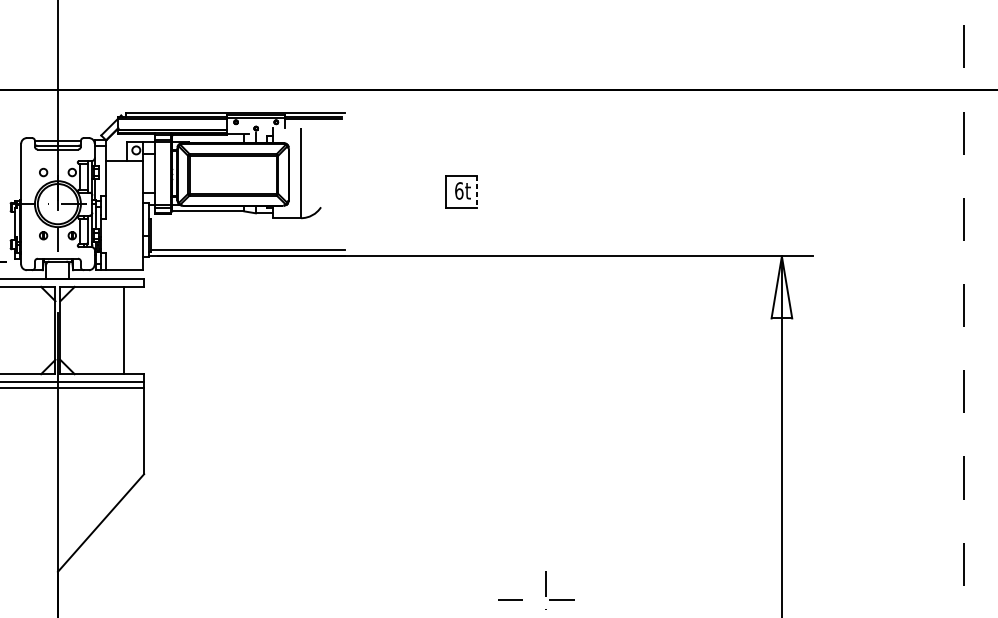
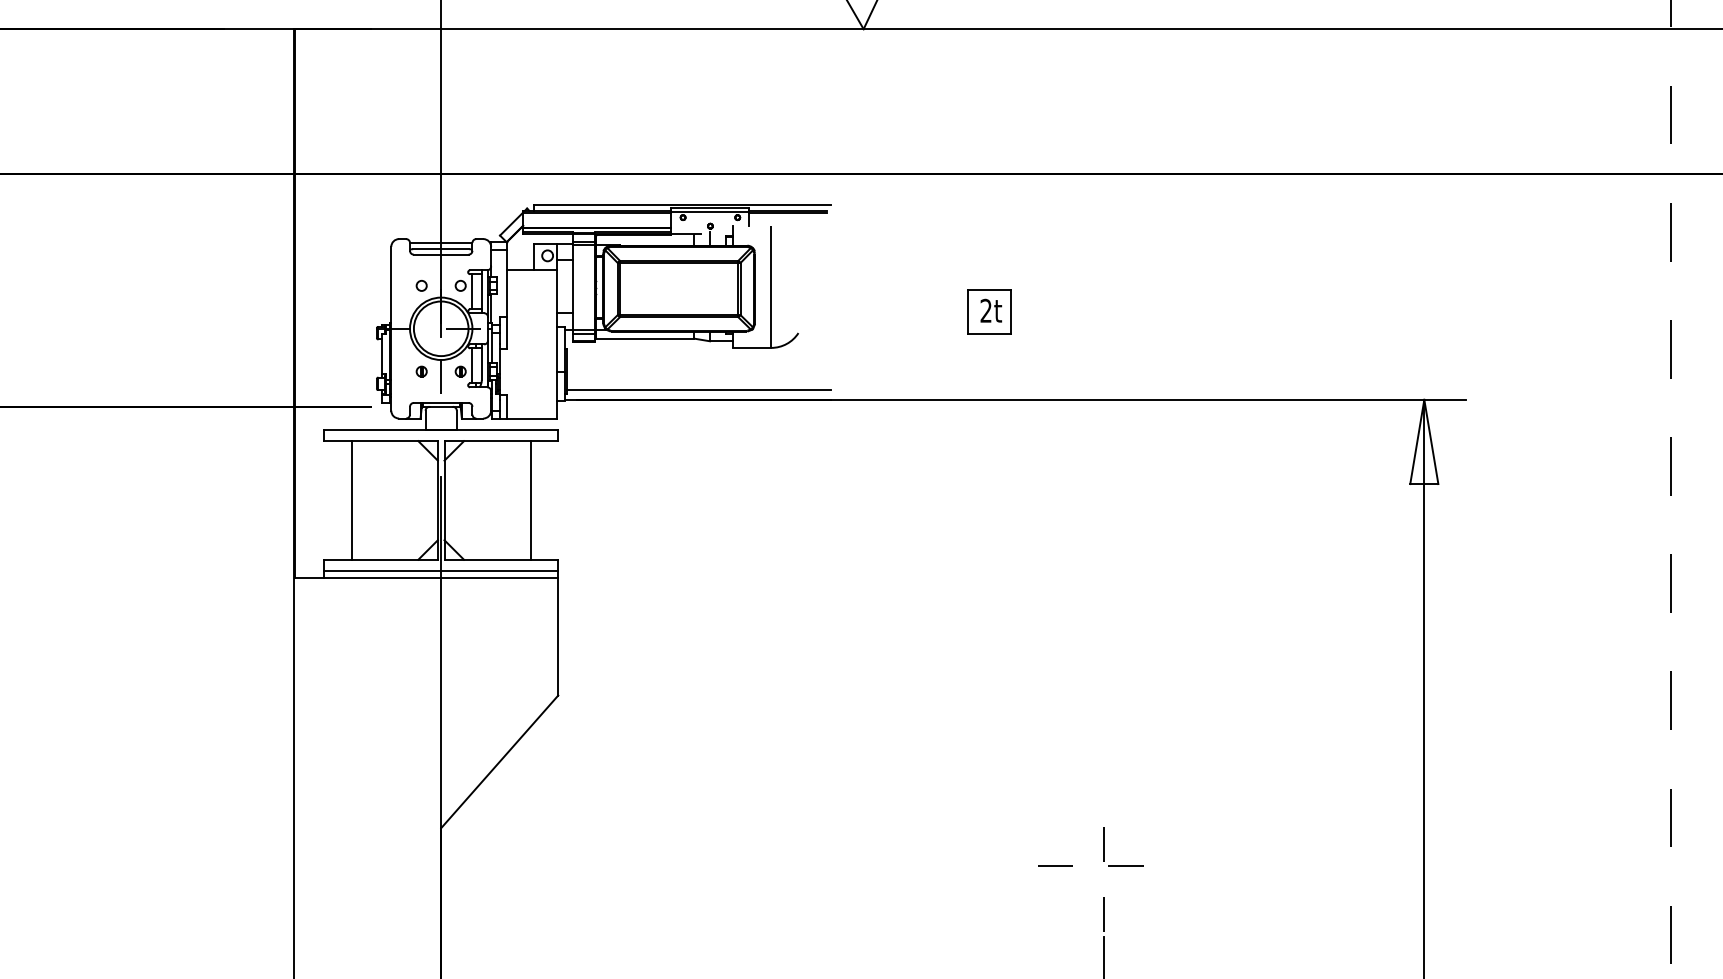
text: (459, 190) -> (986, 310), 6t -> 2t
line: (477, 192) -> (1010, 312), dashed -> solid

